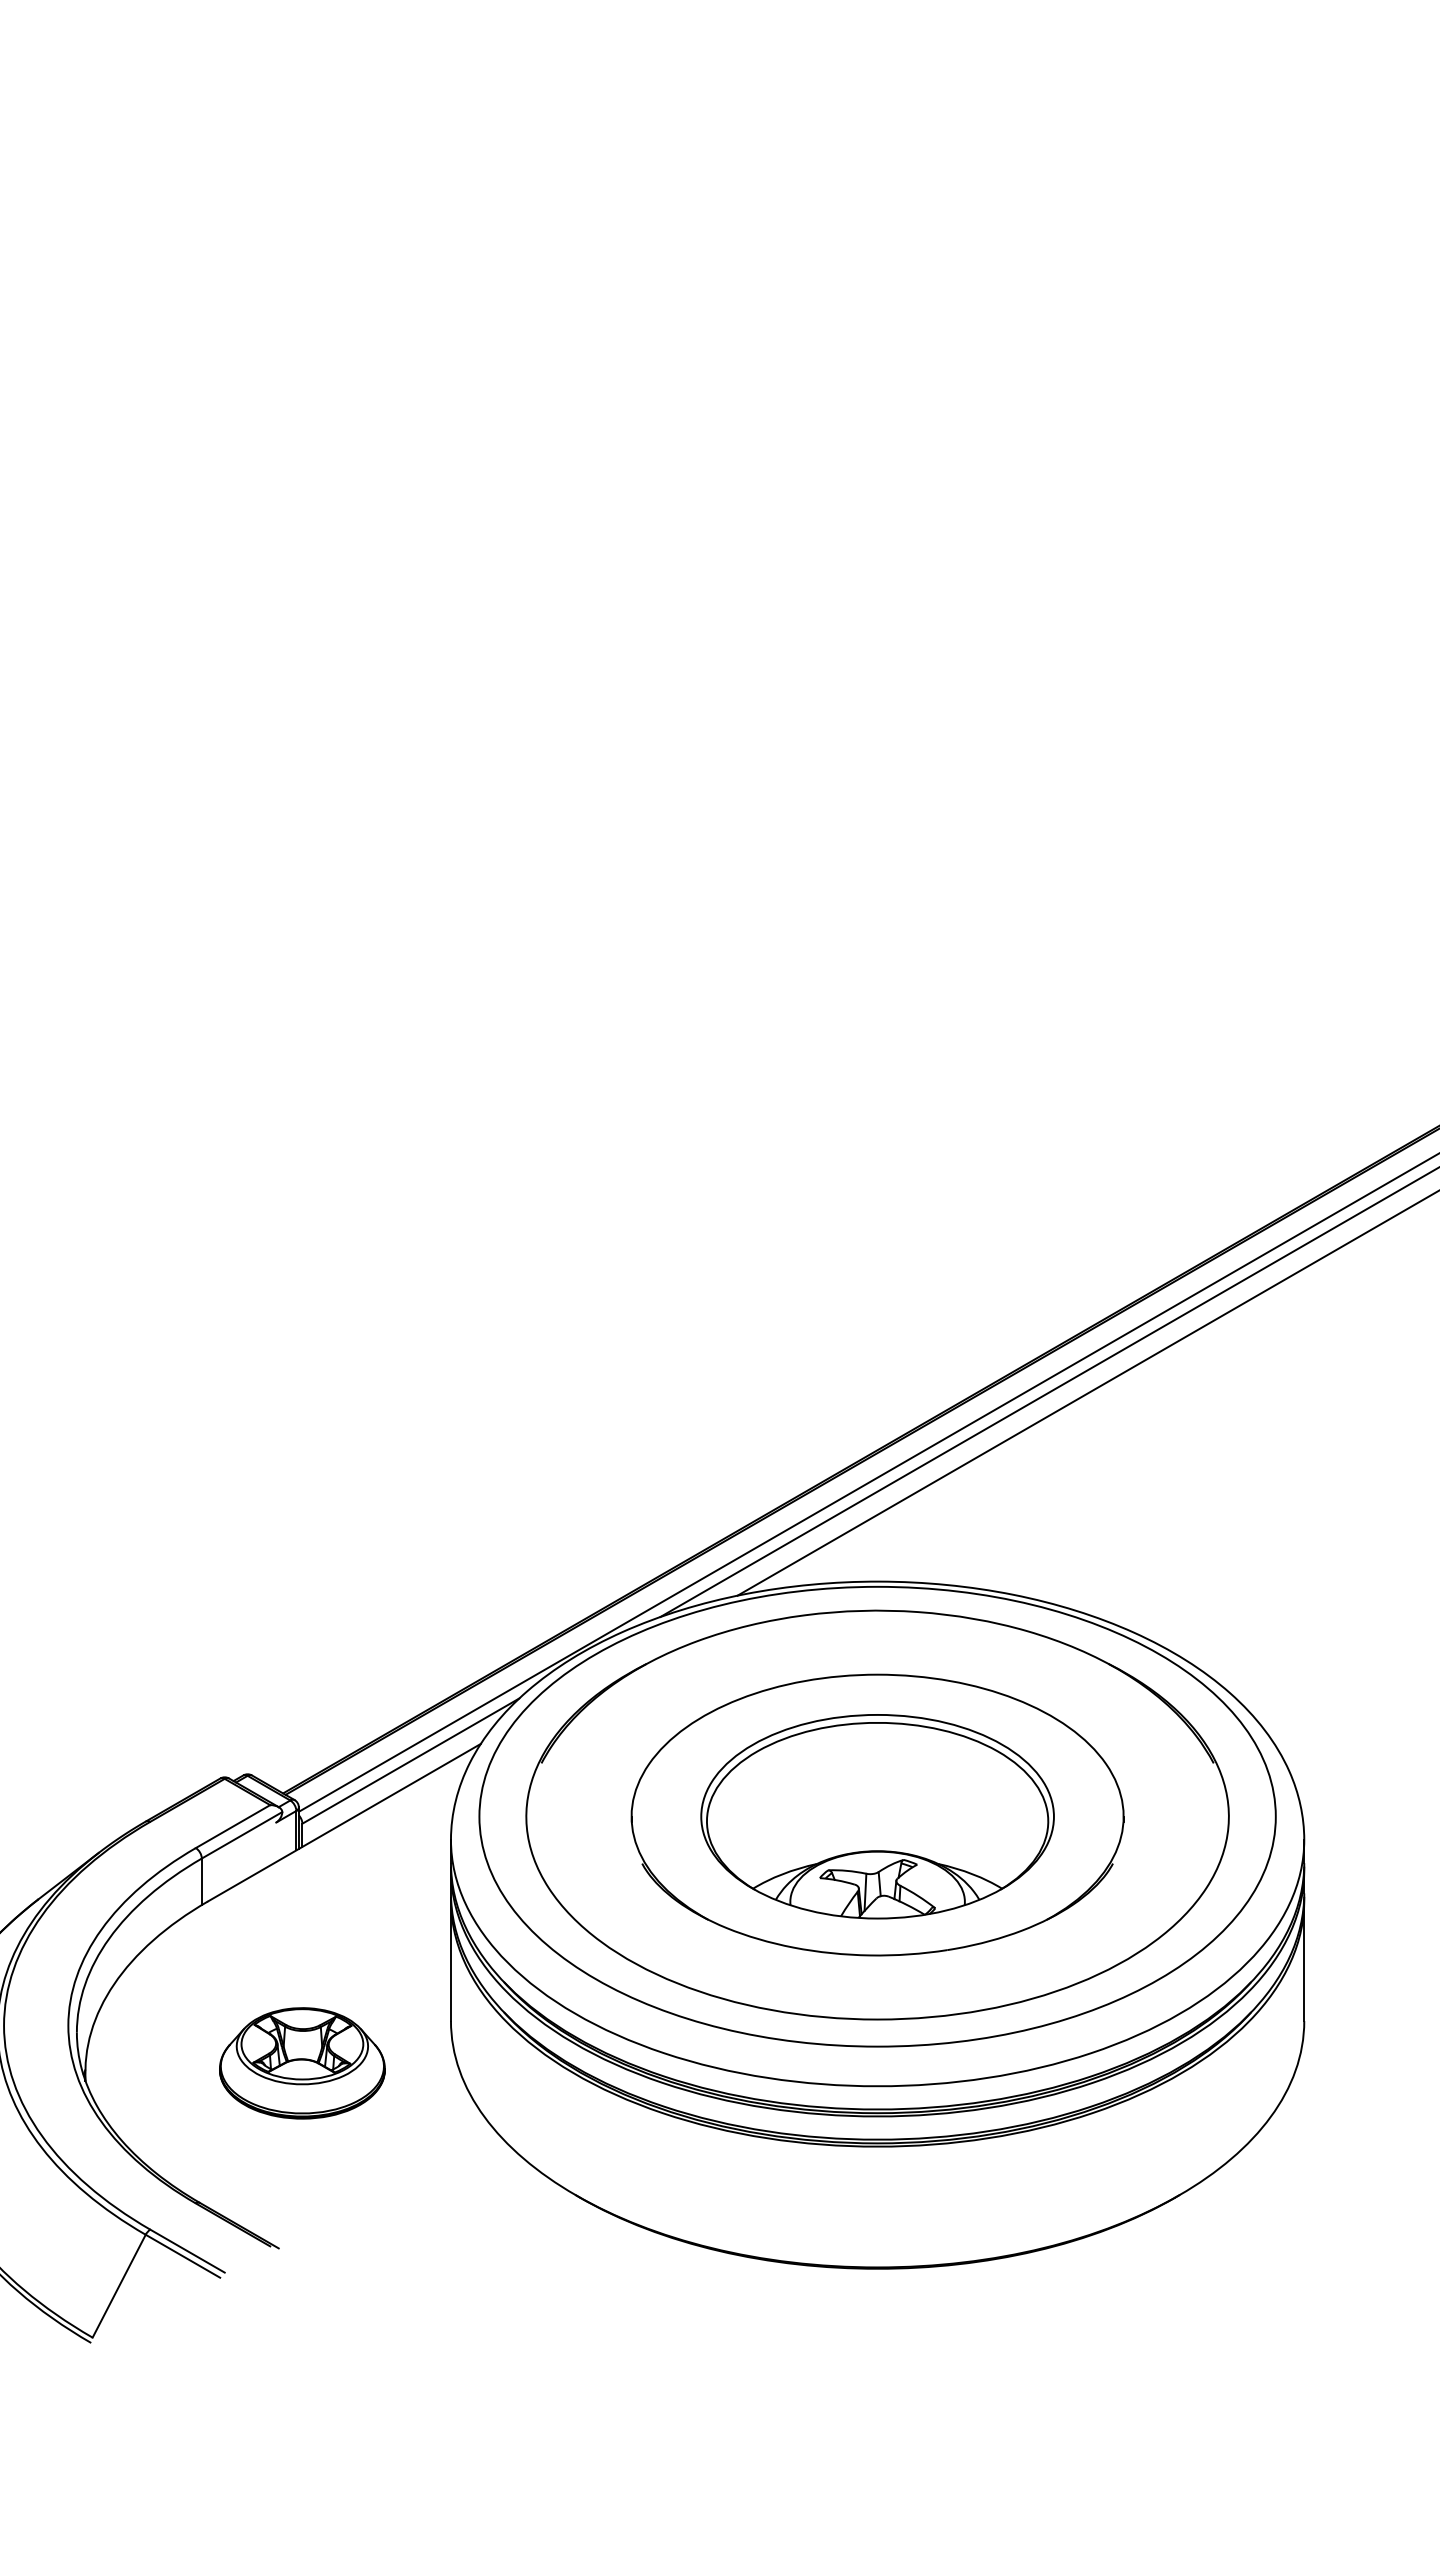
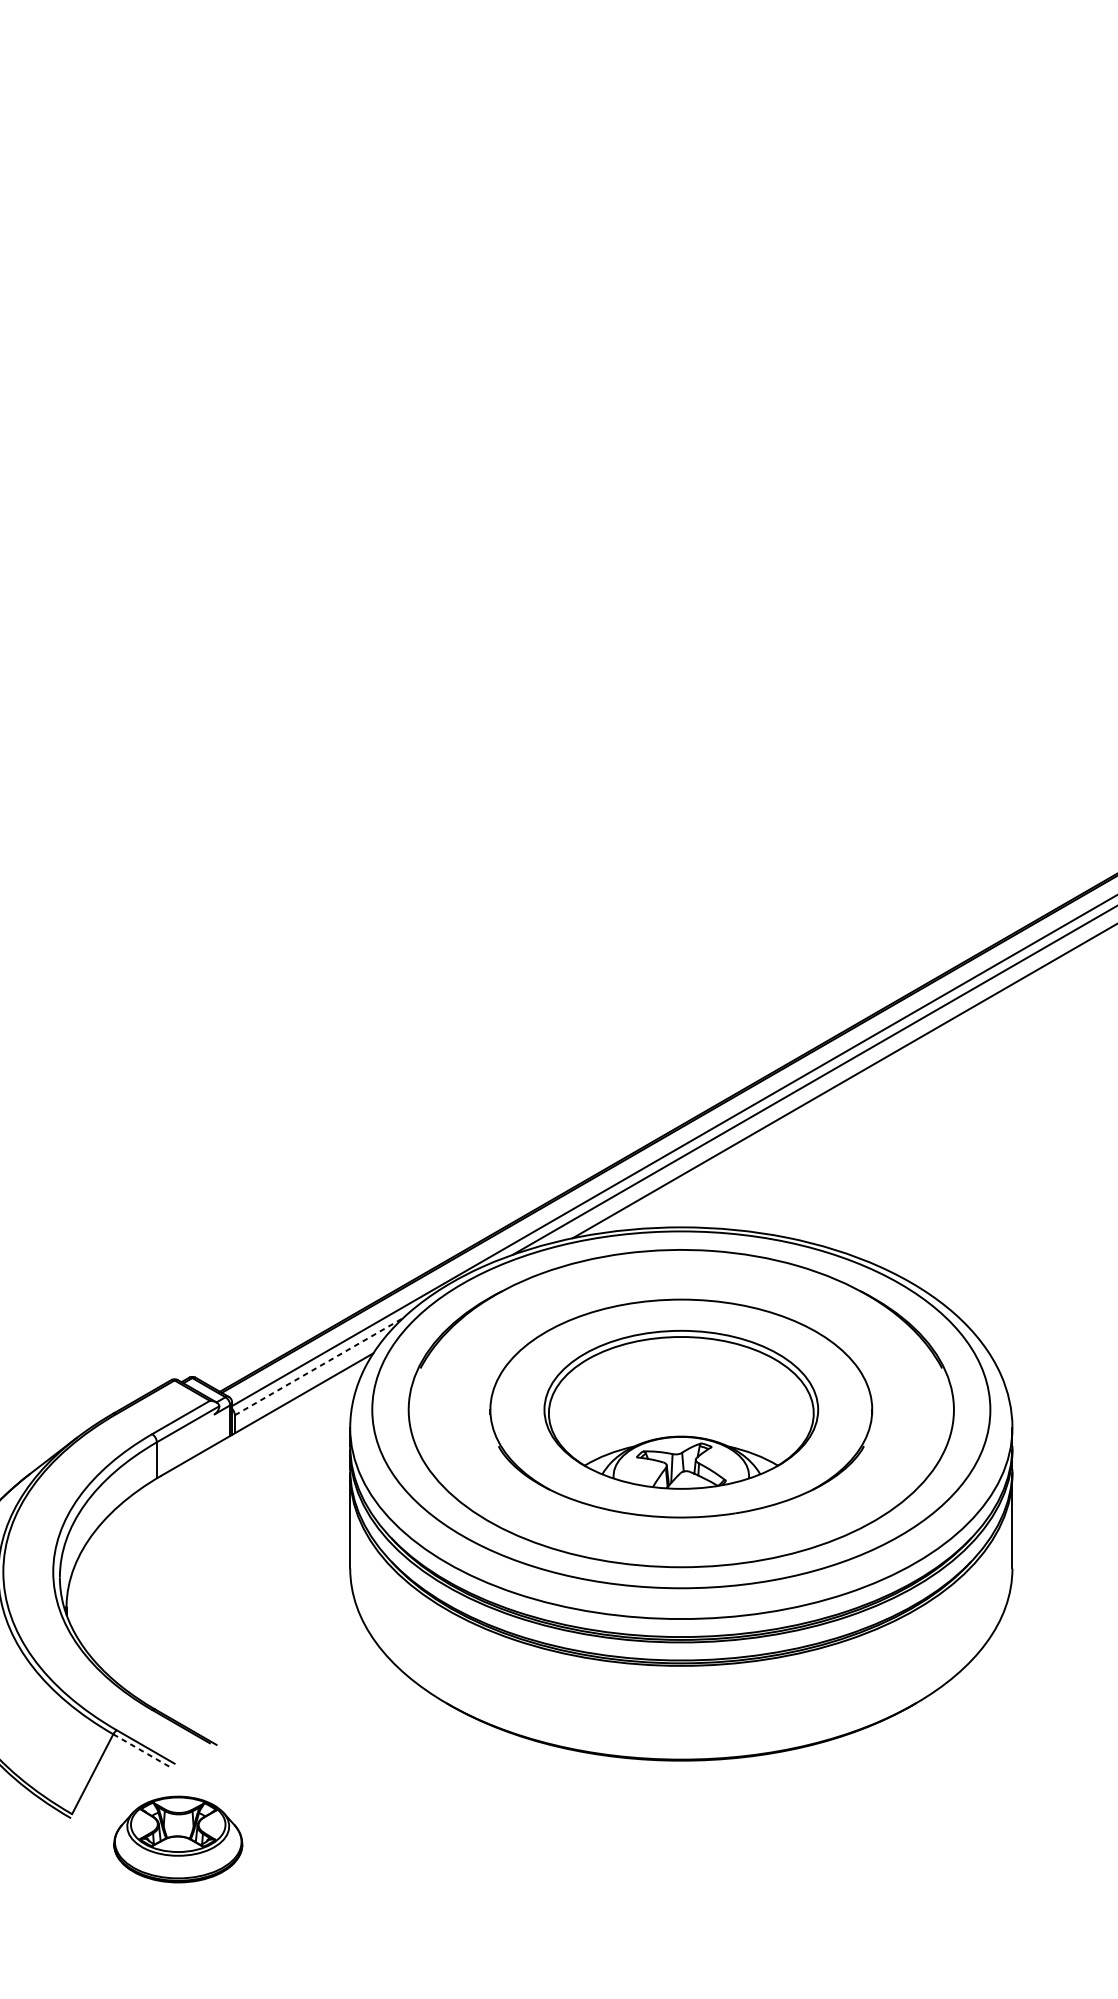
line: (411, 1760) -> (319, 1366), solid -> dashed
part: (302, 2063) -> (178, 1839), moved
line: (182, 2256) -> (141, 1751), solid -> dashed

